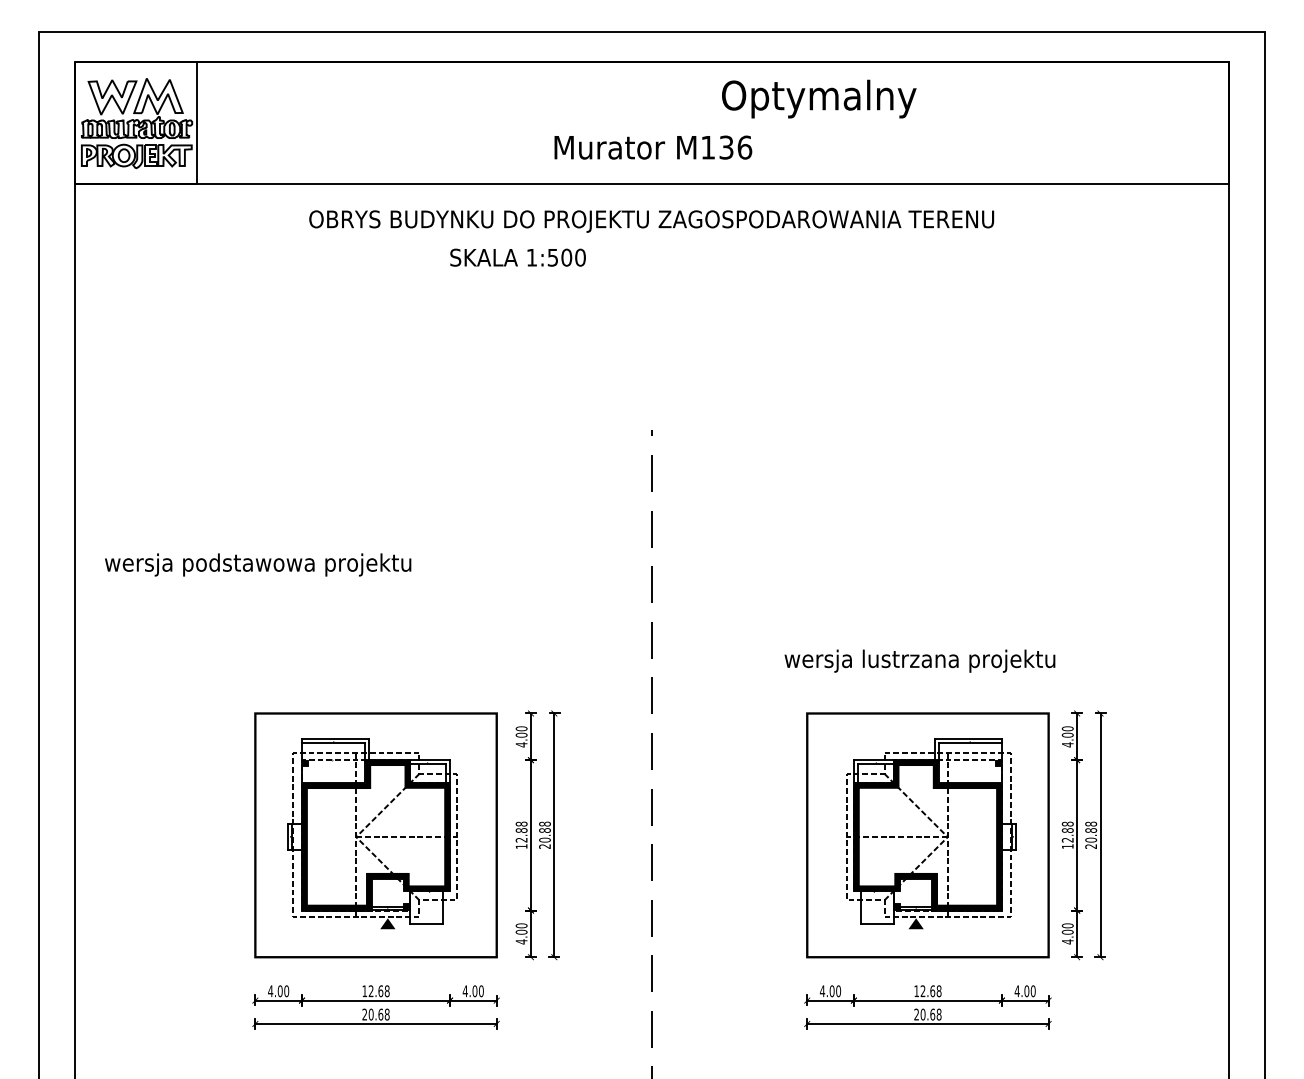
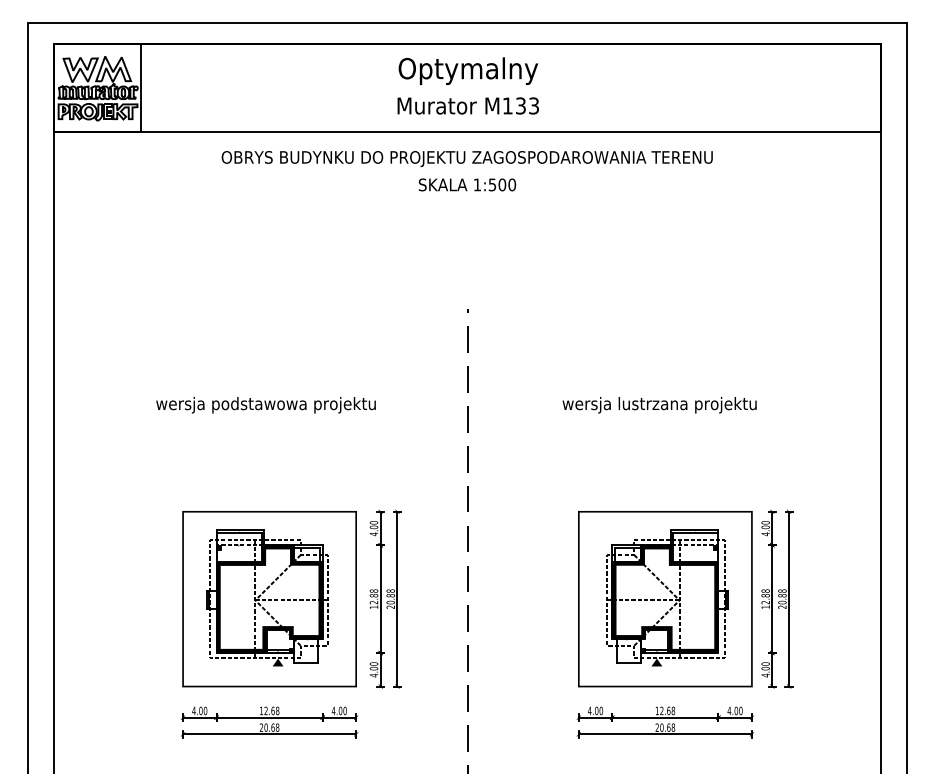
text: (819, 98) -> (468, 70), moved
text: (745, 146) -> (534, 105), M136 -> M133
text: (518, 257) -> (467, 184), moved
text: (257, 565) -> (265, 405), moved
text: (919, 661) -> (659, 405), moved

